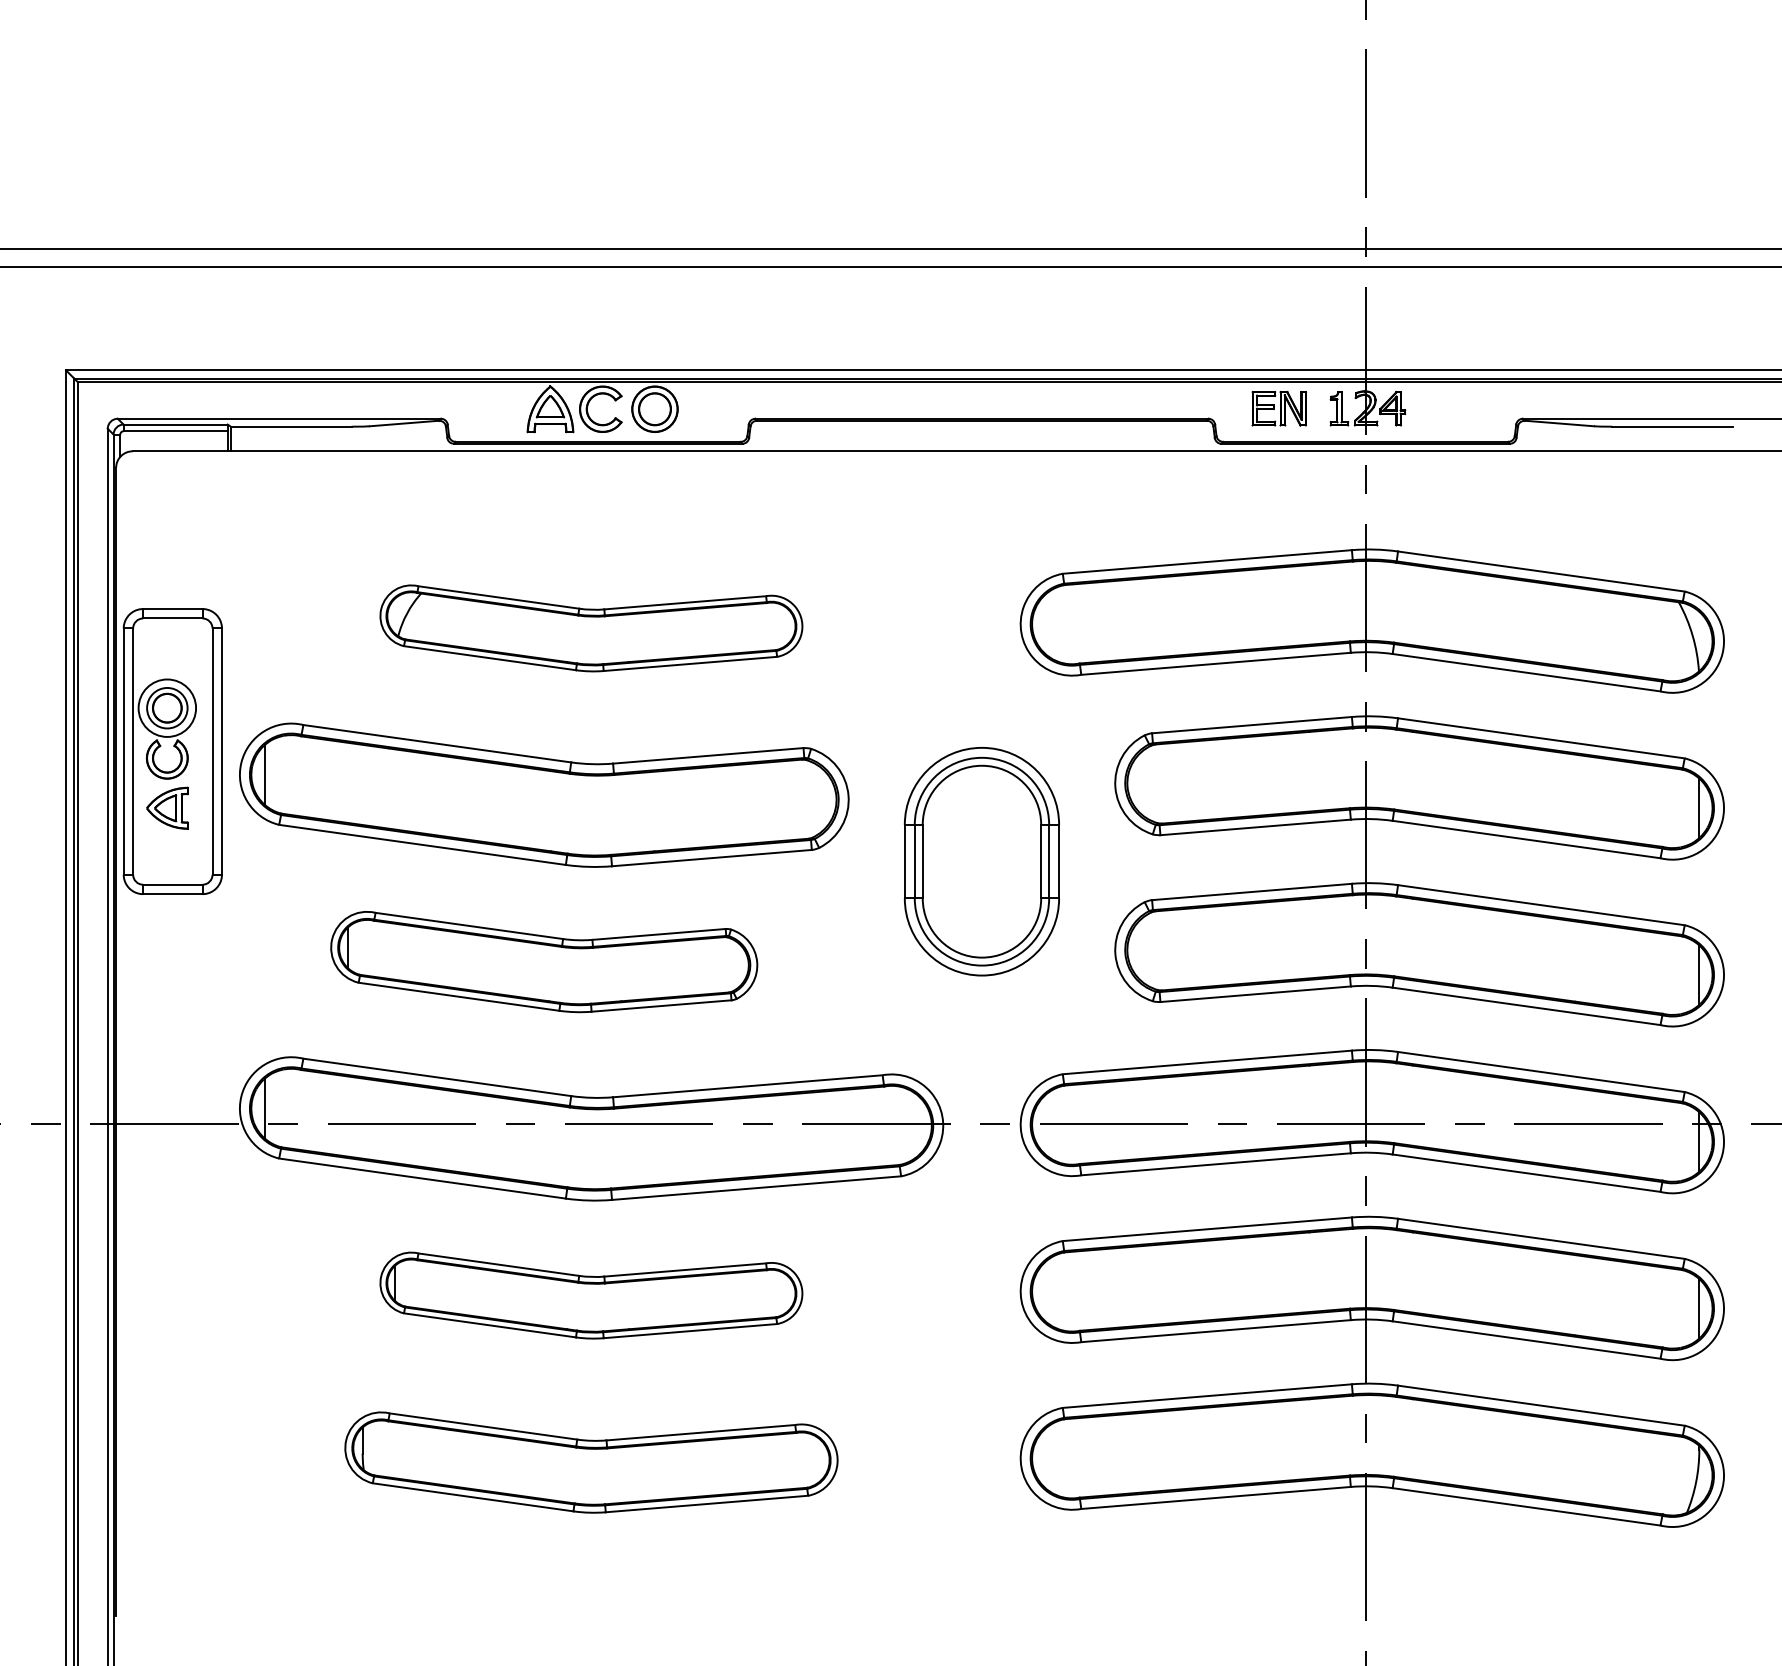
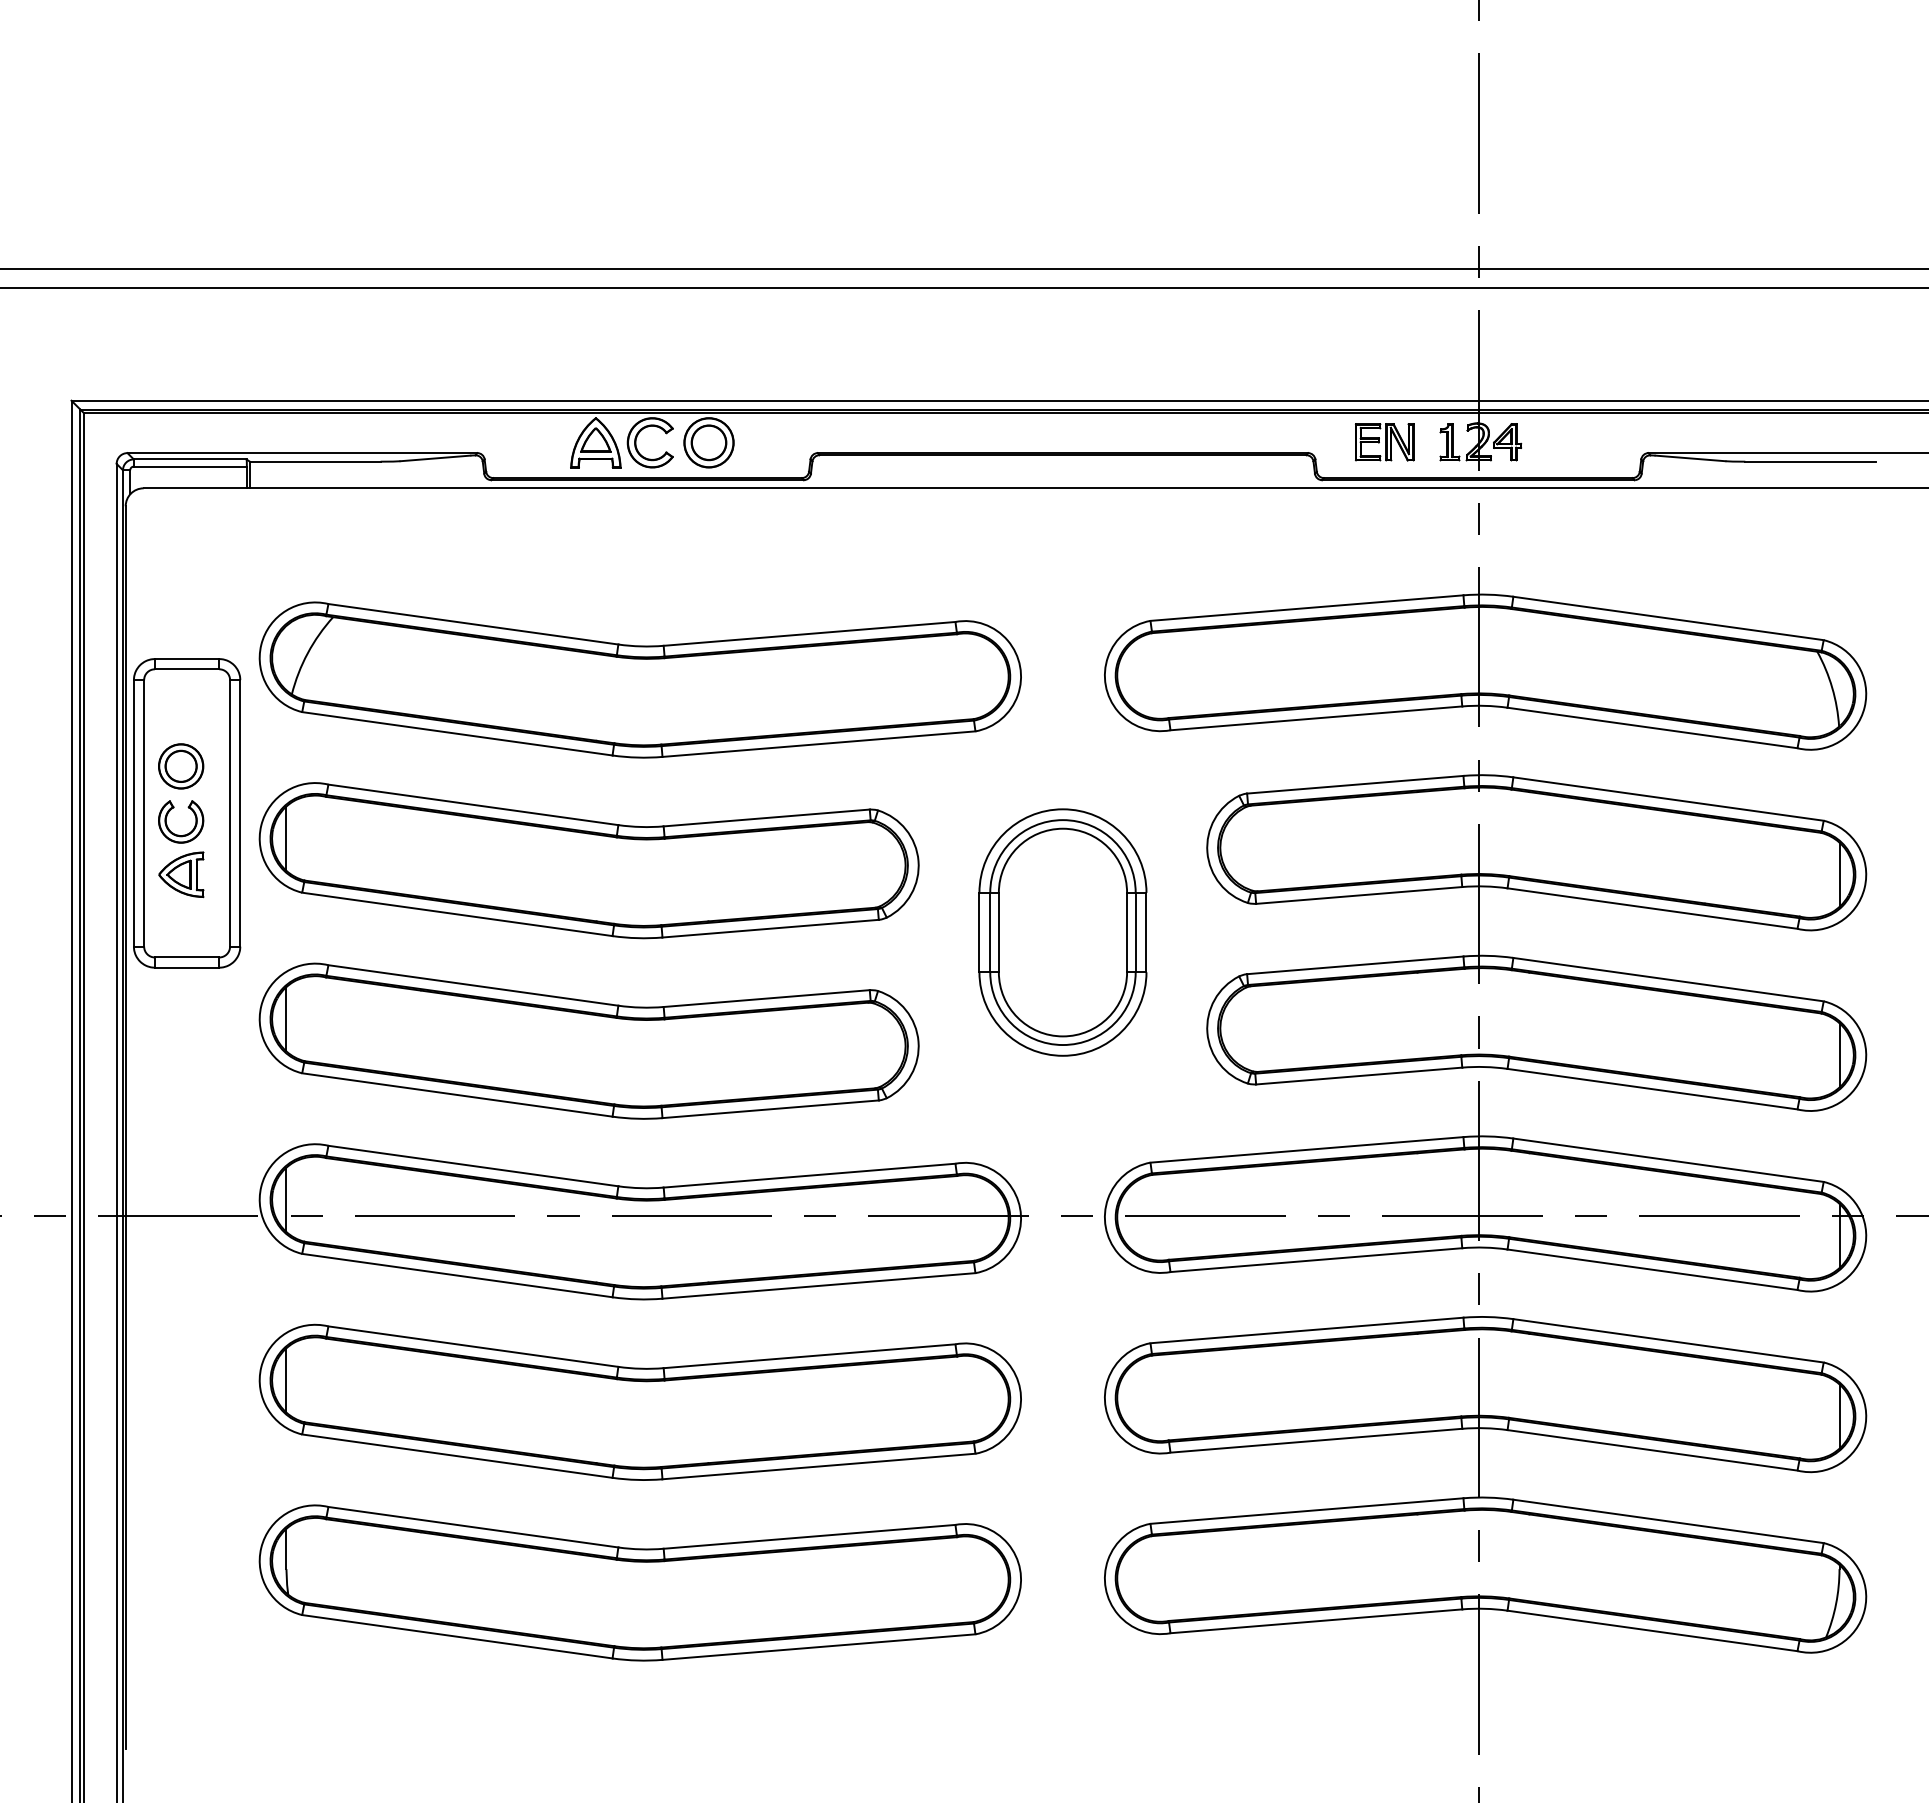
part: (590, 627) -> (639, 679), size x1.67
circle: (166, 708) -> (180, 766), size x0.71
part: (543, 961) -> (588, 1040), size x1.43
part: (590, 1294) -> (639, 1401), size x1.67
part: (590, 1462) -> (639, 1582), size x1.43

